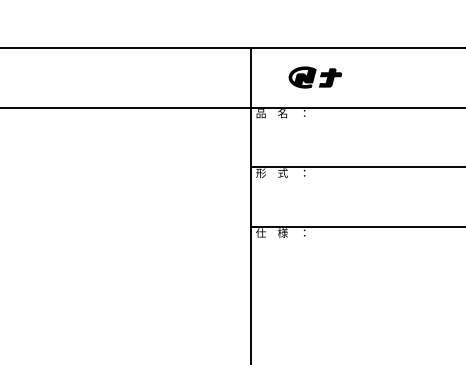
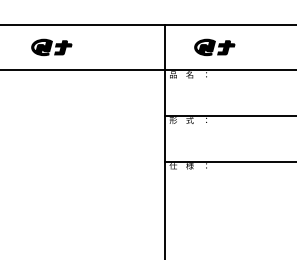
part: (101, 77) -> (51, 47), added

